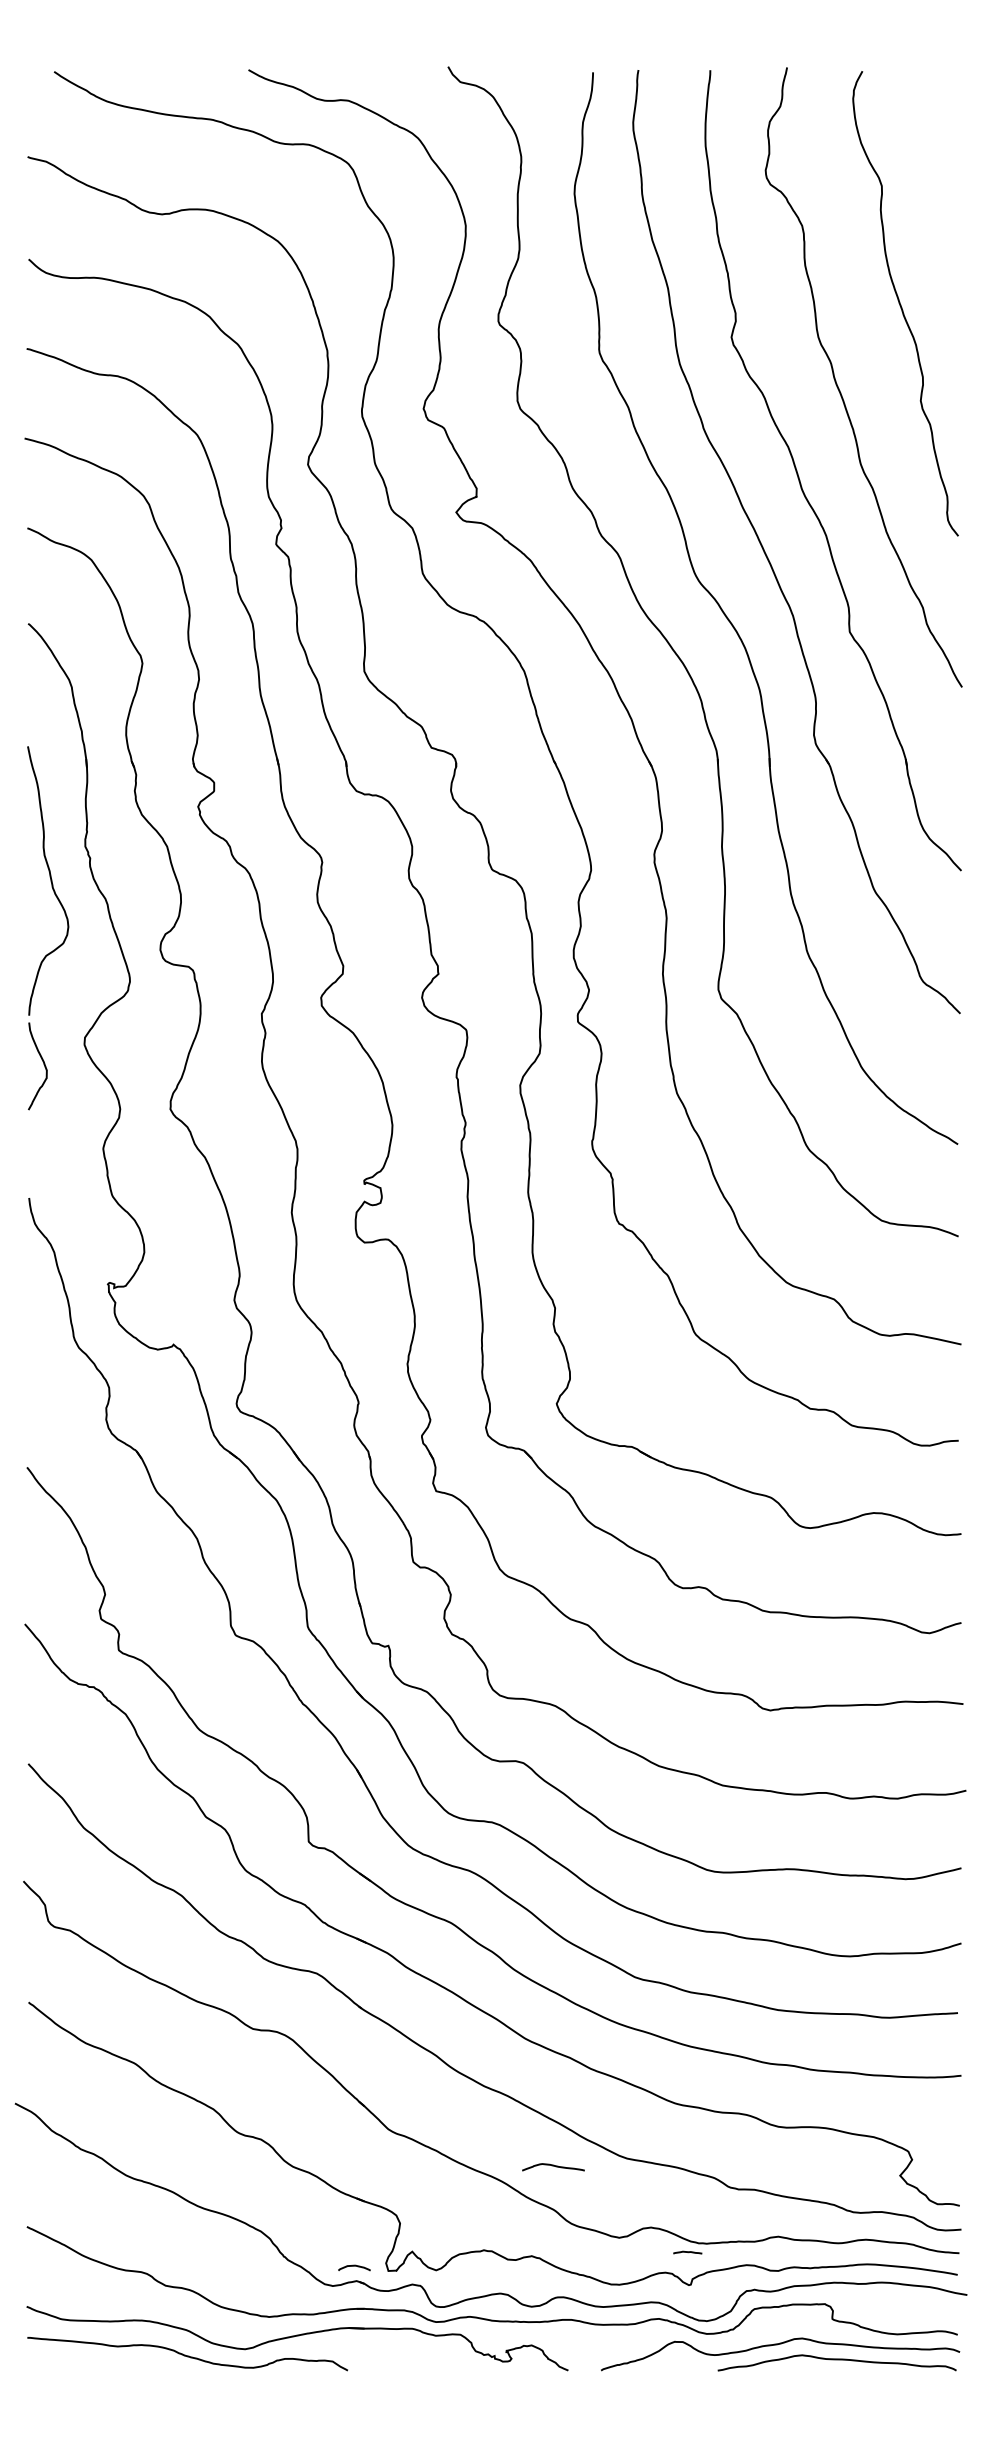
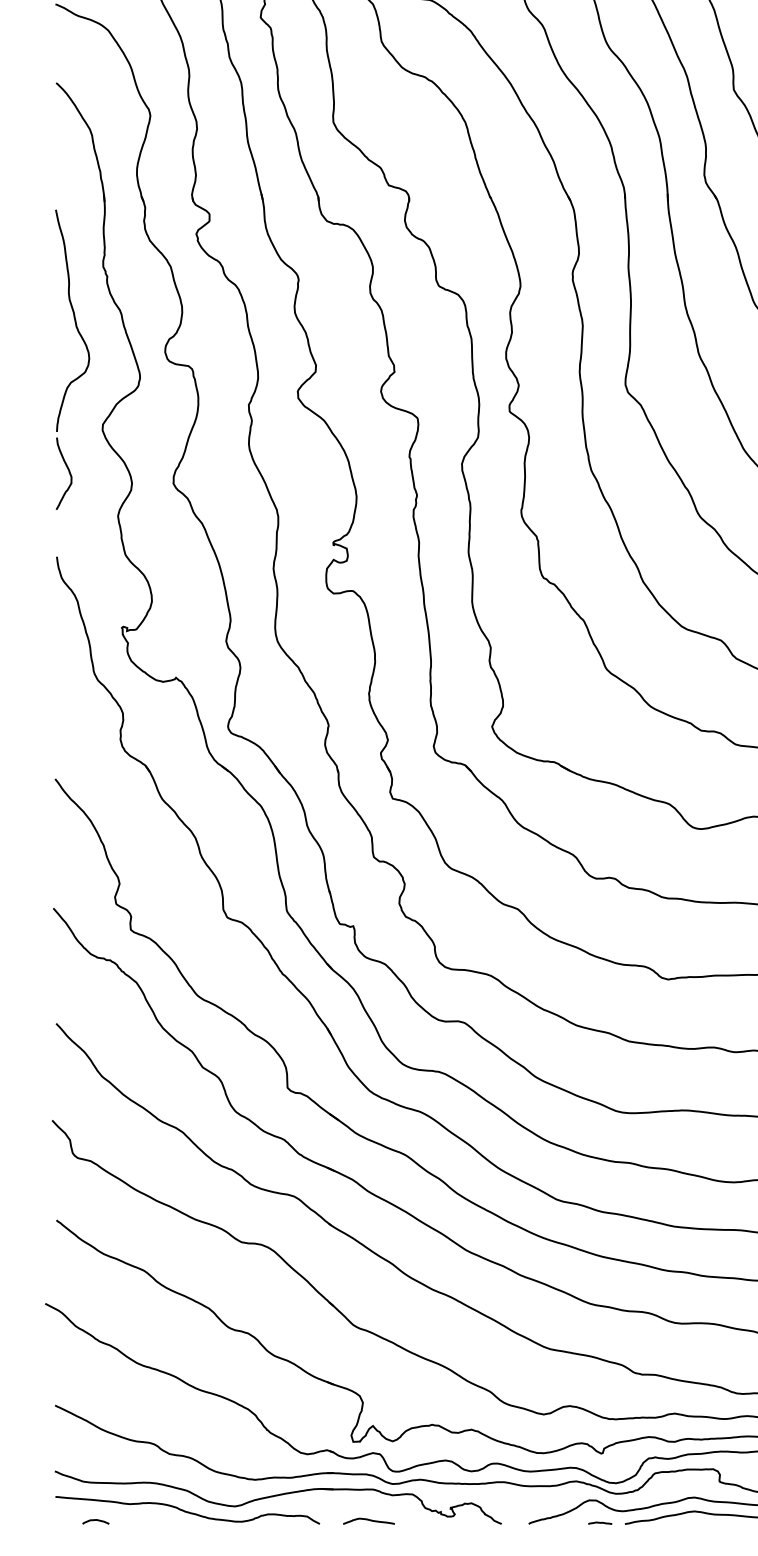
part: (66, 931) -> (87, 362), moved
curve: (553, 2166) -> (369, 1520), moved
curve: (687, 2252) -> (599, 1523), moved
curve: (354, 2266) -> (95, 1520), moved

